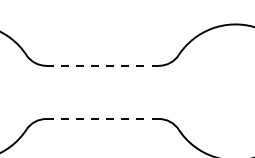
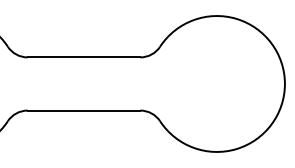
line: (102, 65) -> (83, 57), dashed -> solid
line: (102, 118) -> (83, 110), dashed -> solid

